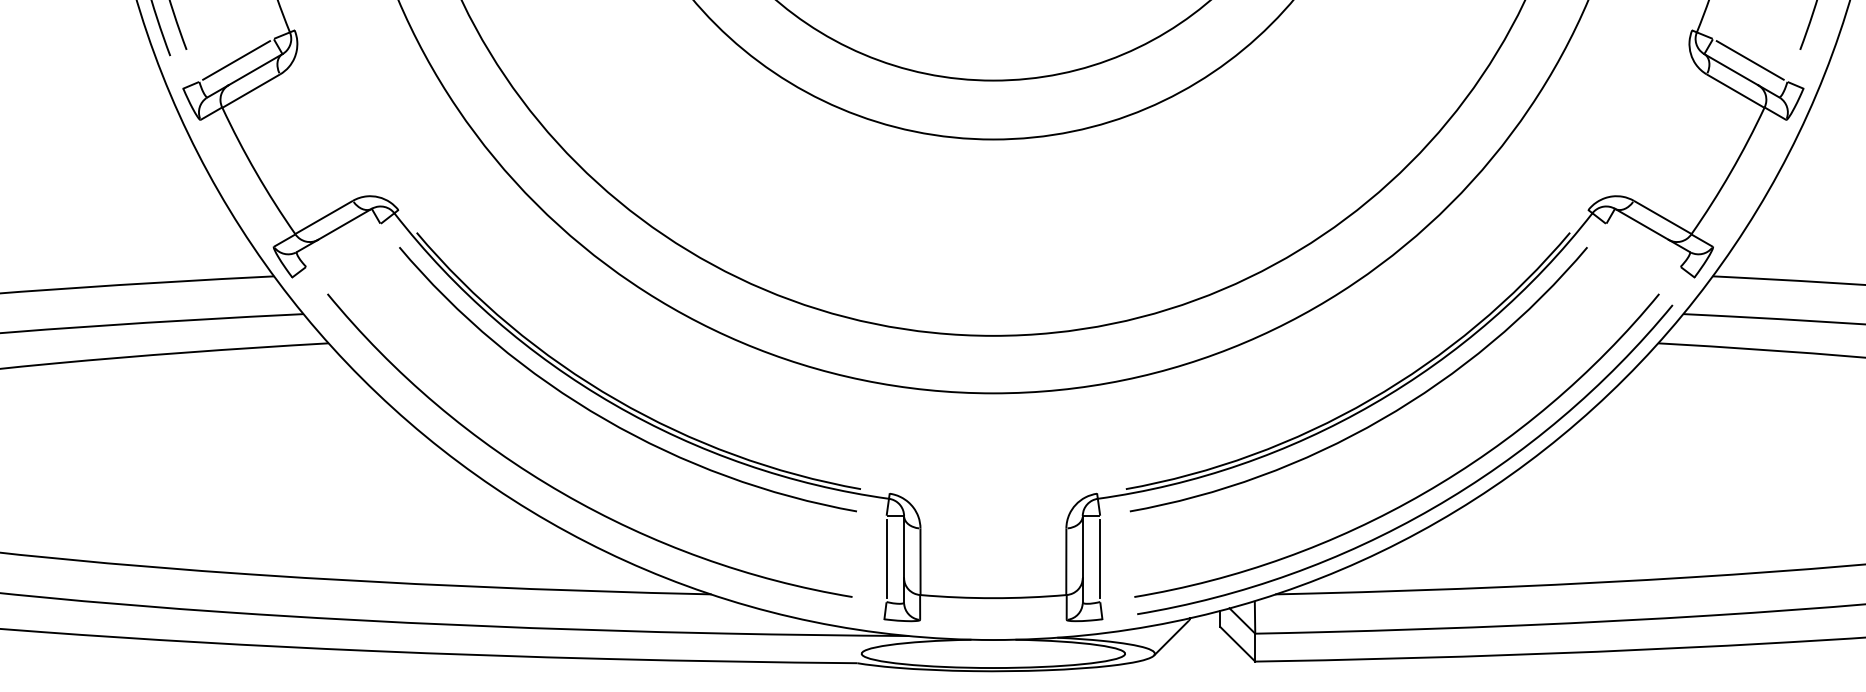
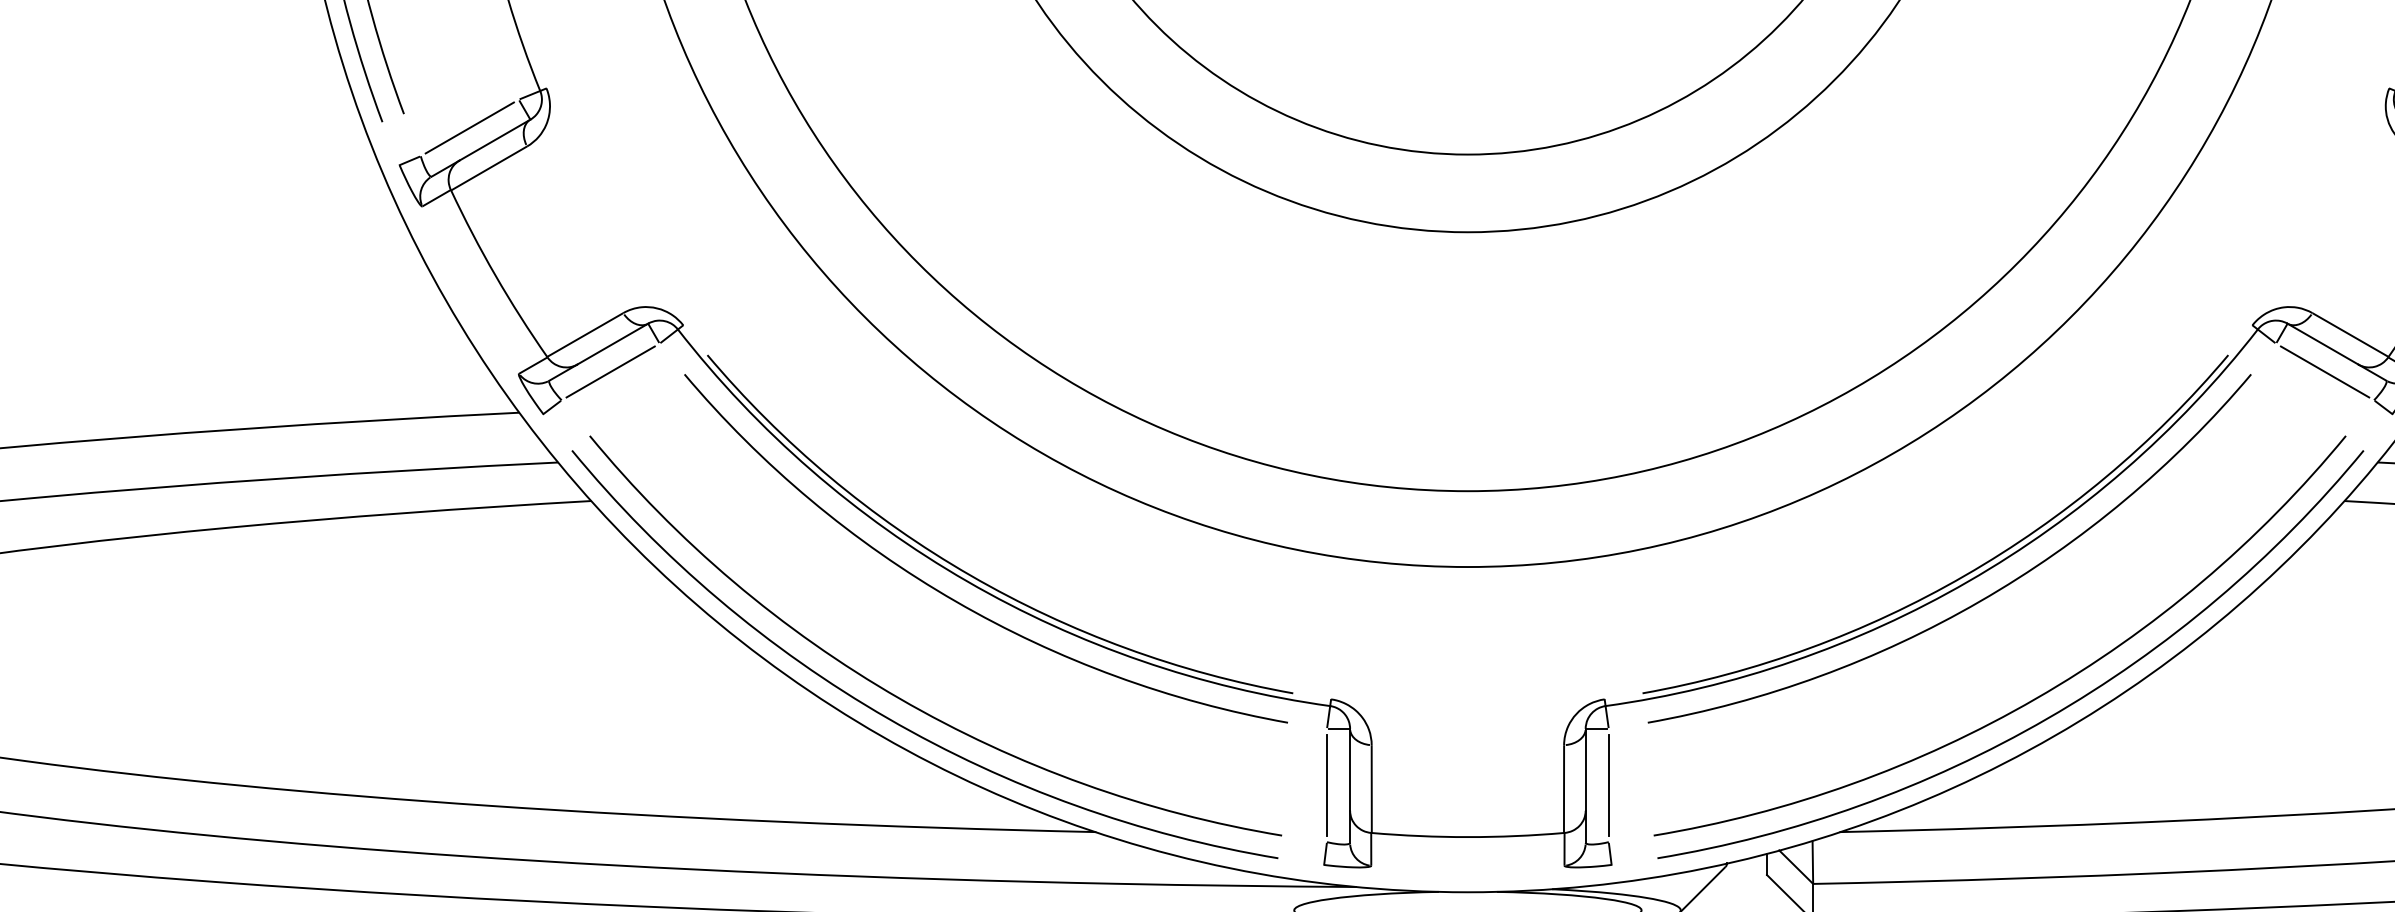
line: (342, 245) -> (609, 372), added
line: (1642, 245) -> (2323, 372), added
arc: (551, 505) -> (885, 714), added

